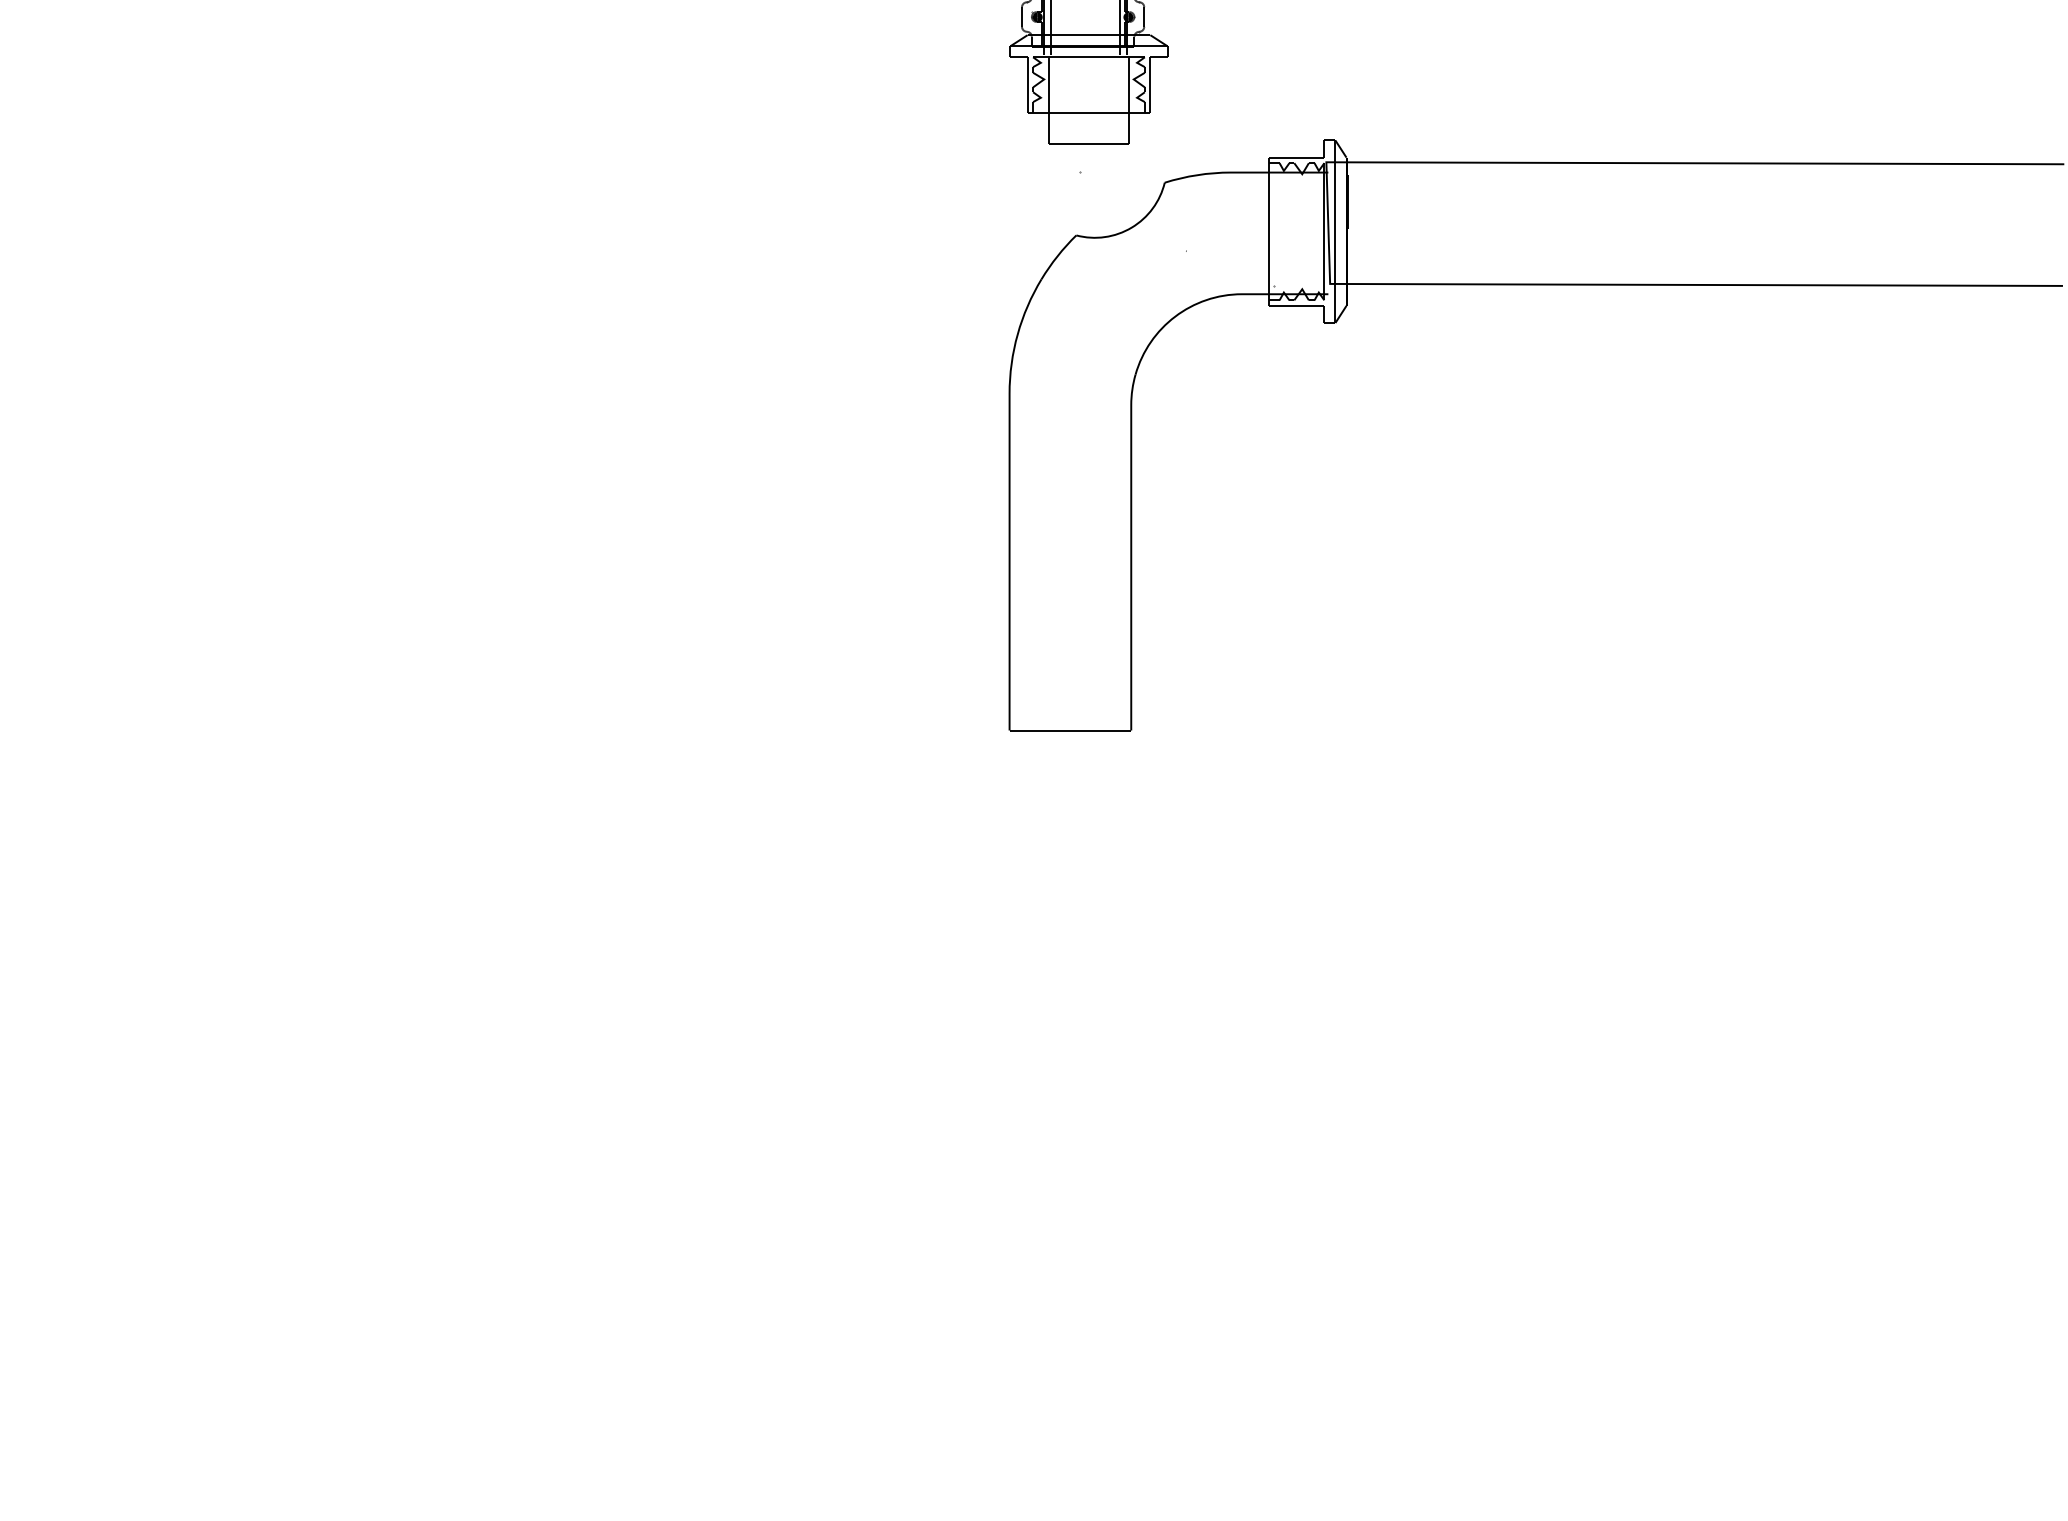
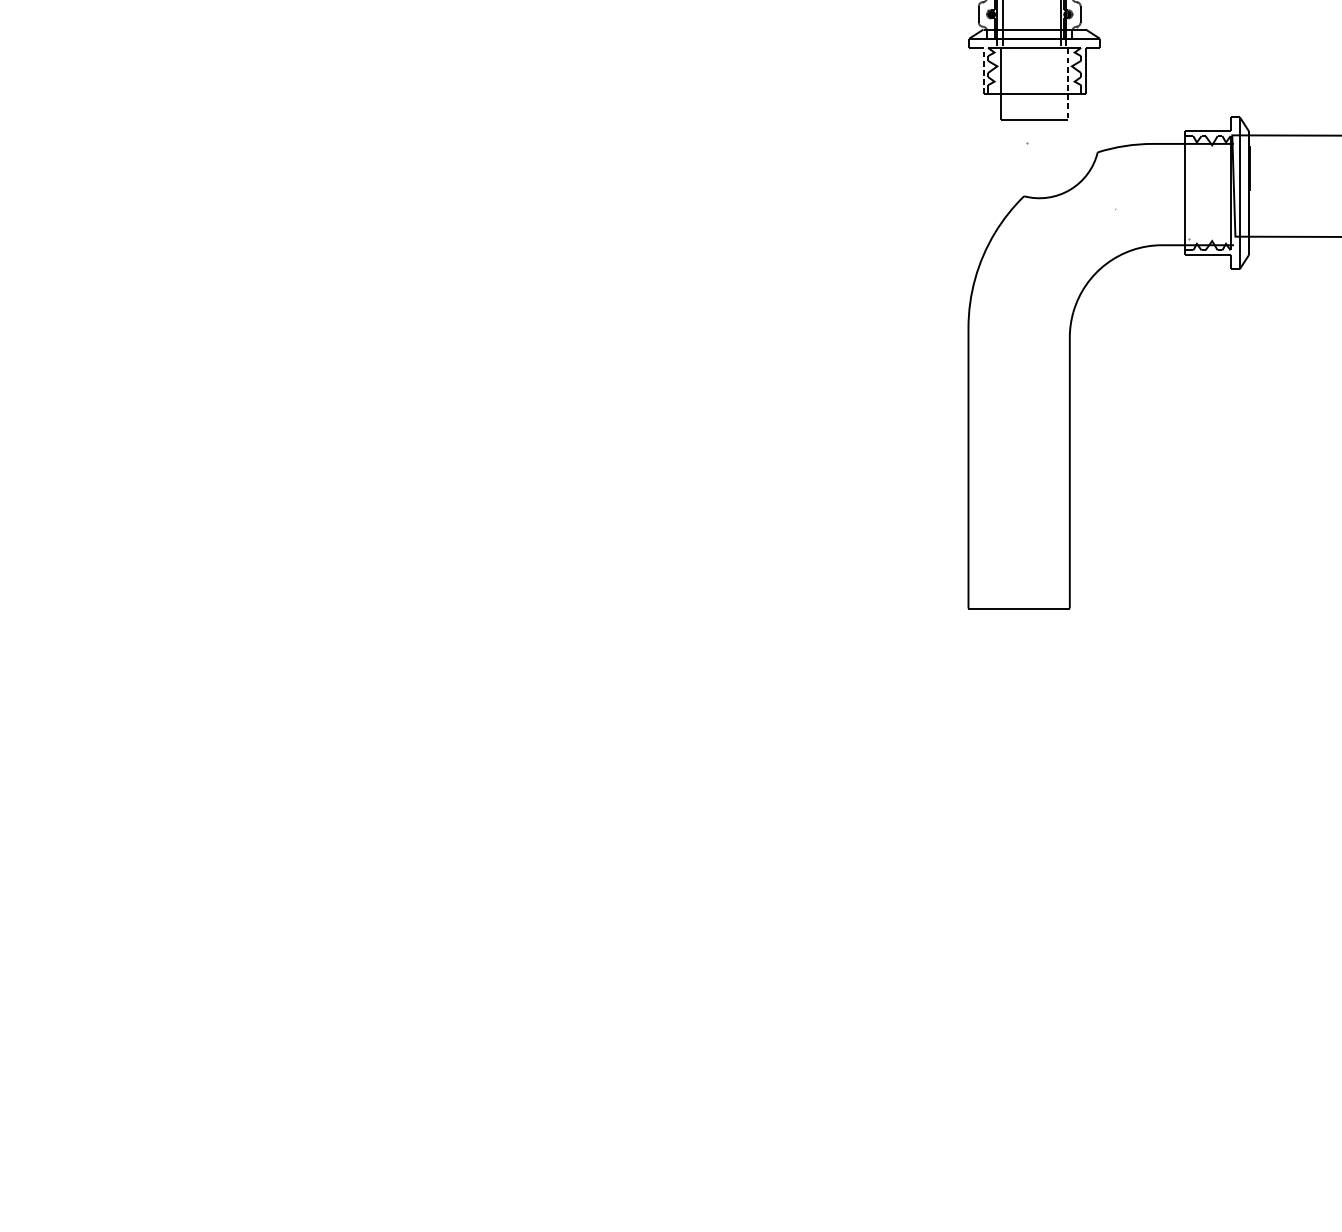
line: (1027, 84) -> (983, 70), solid -> dashed
line: (1128, 101) -> (1067, 84), solid -> dashed

